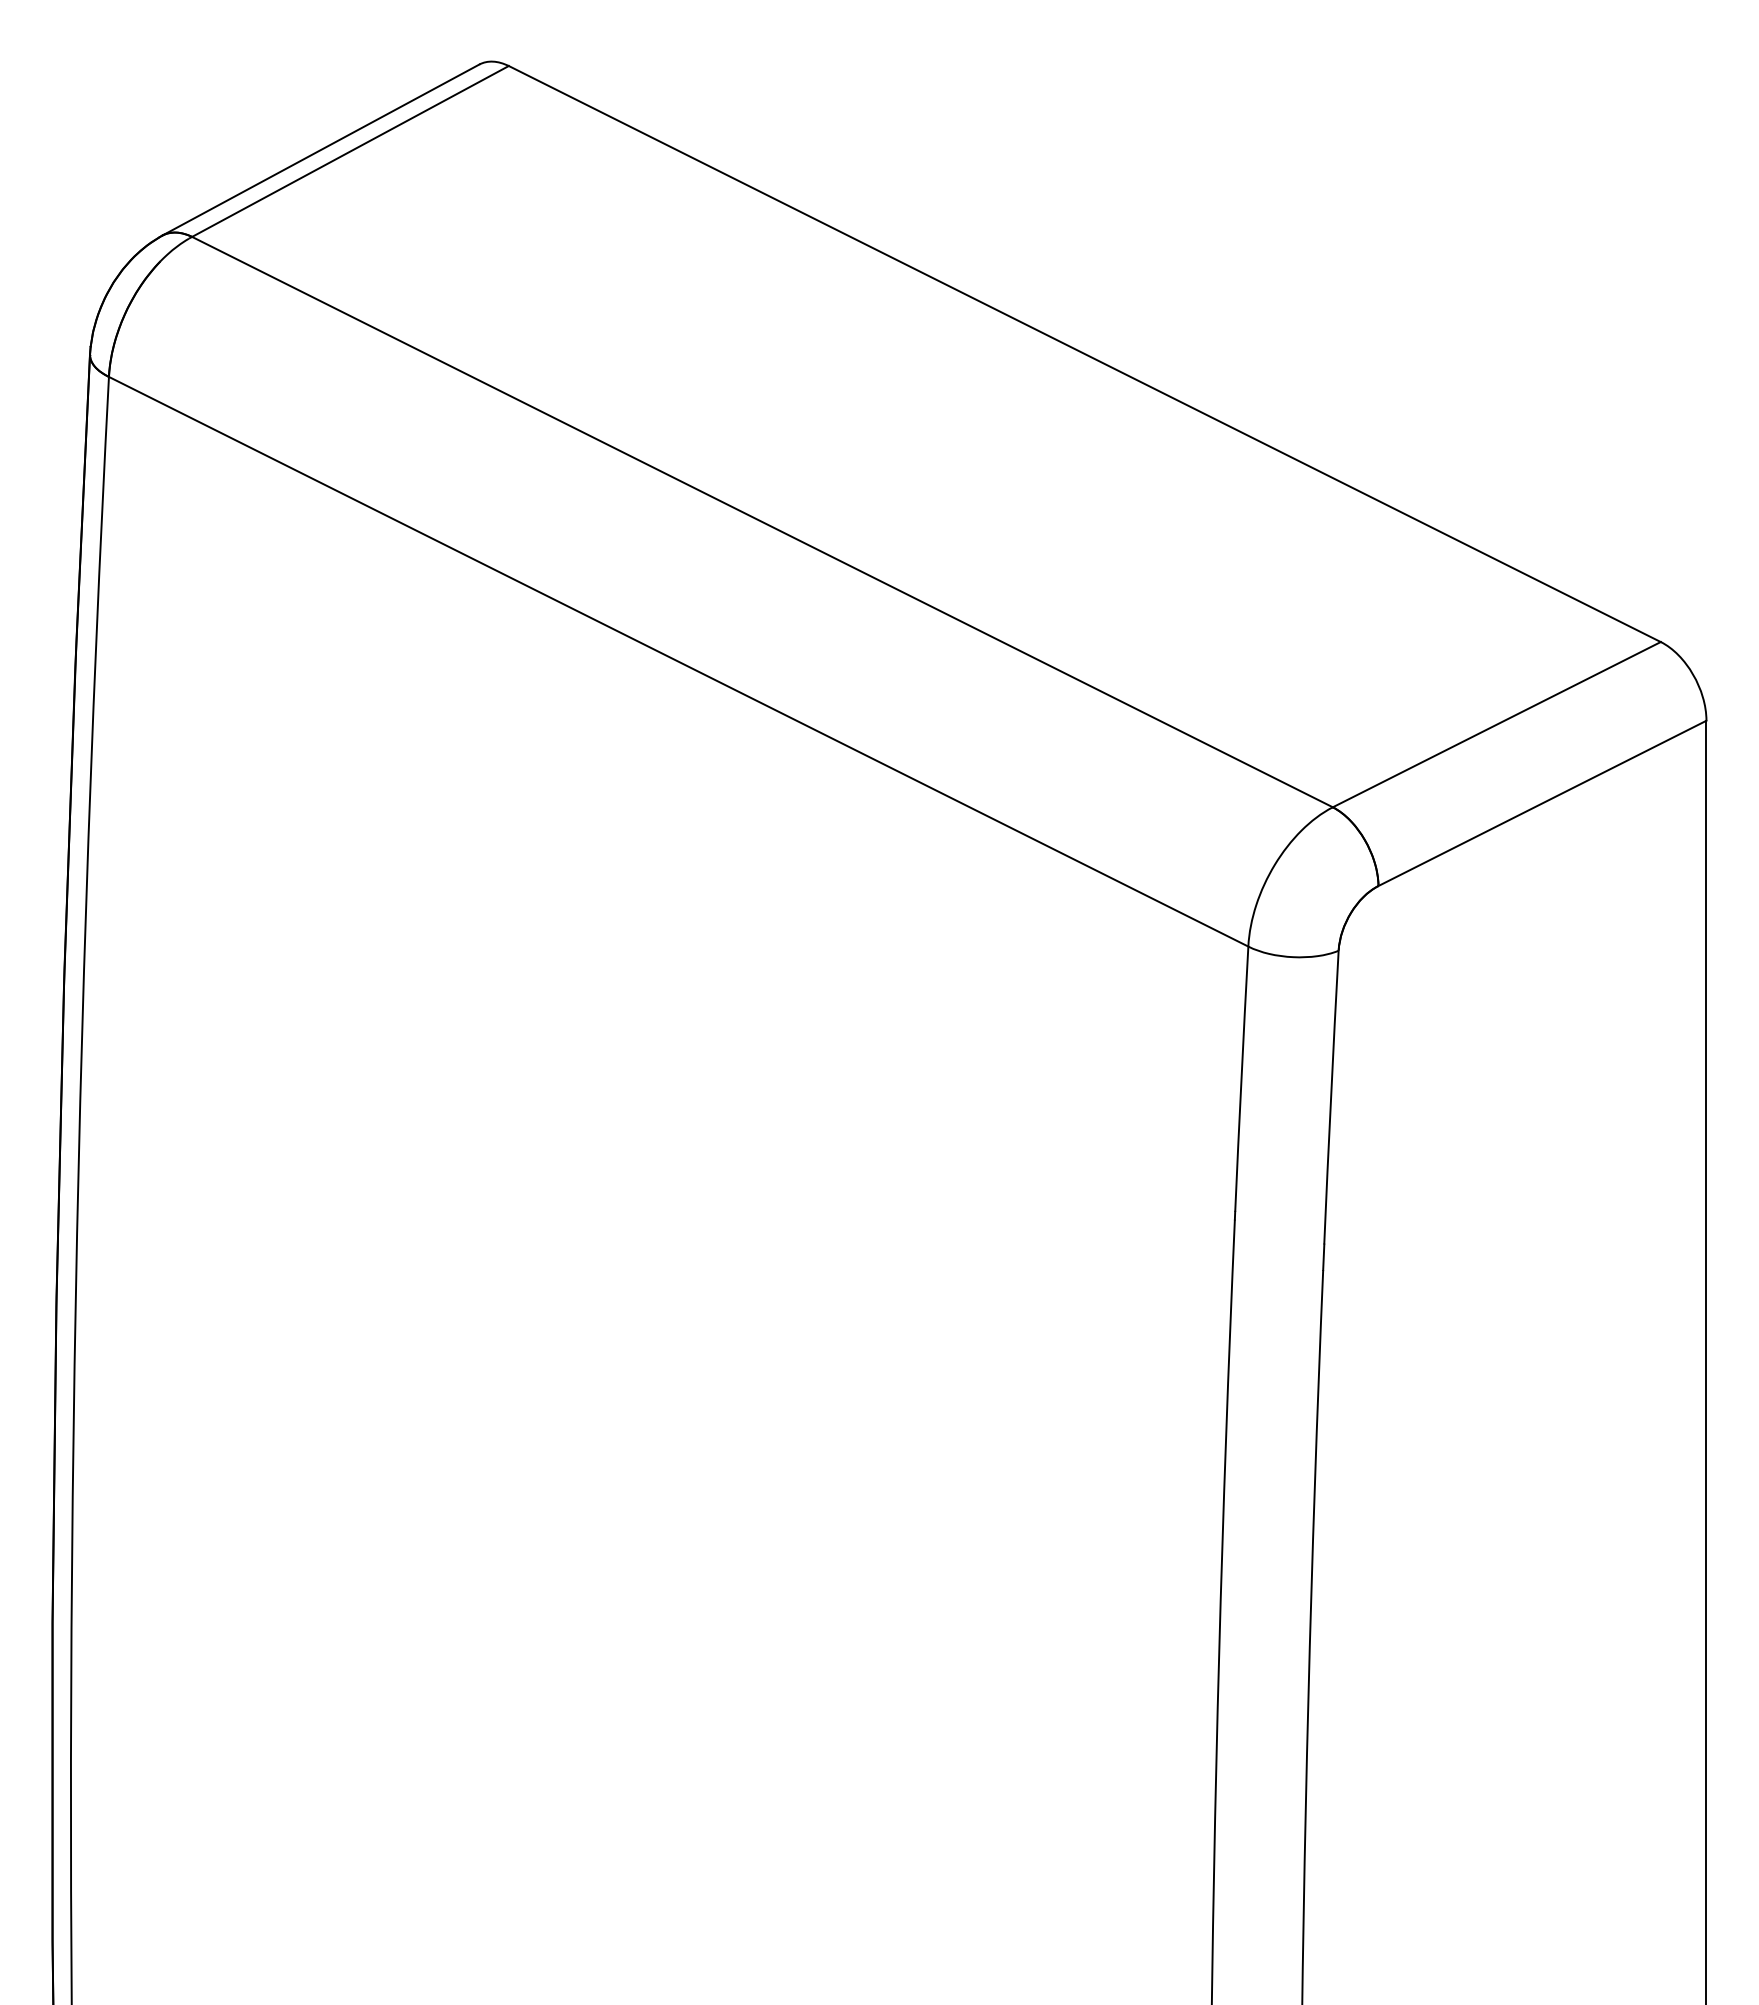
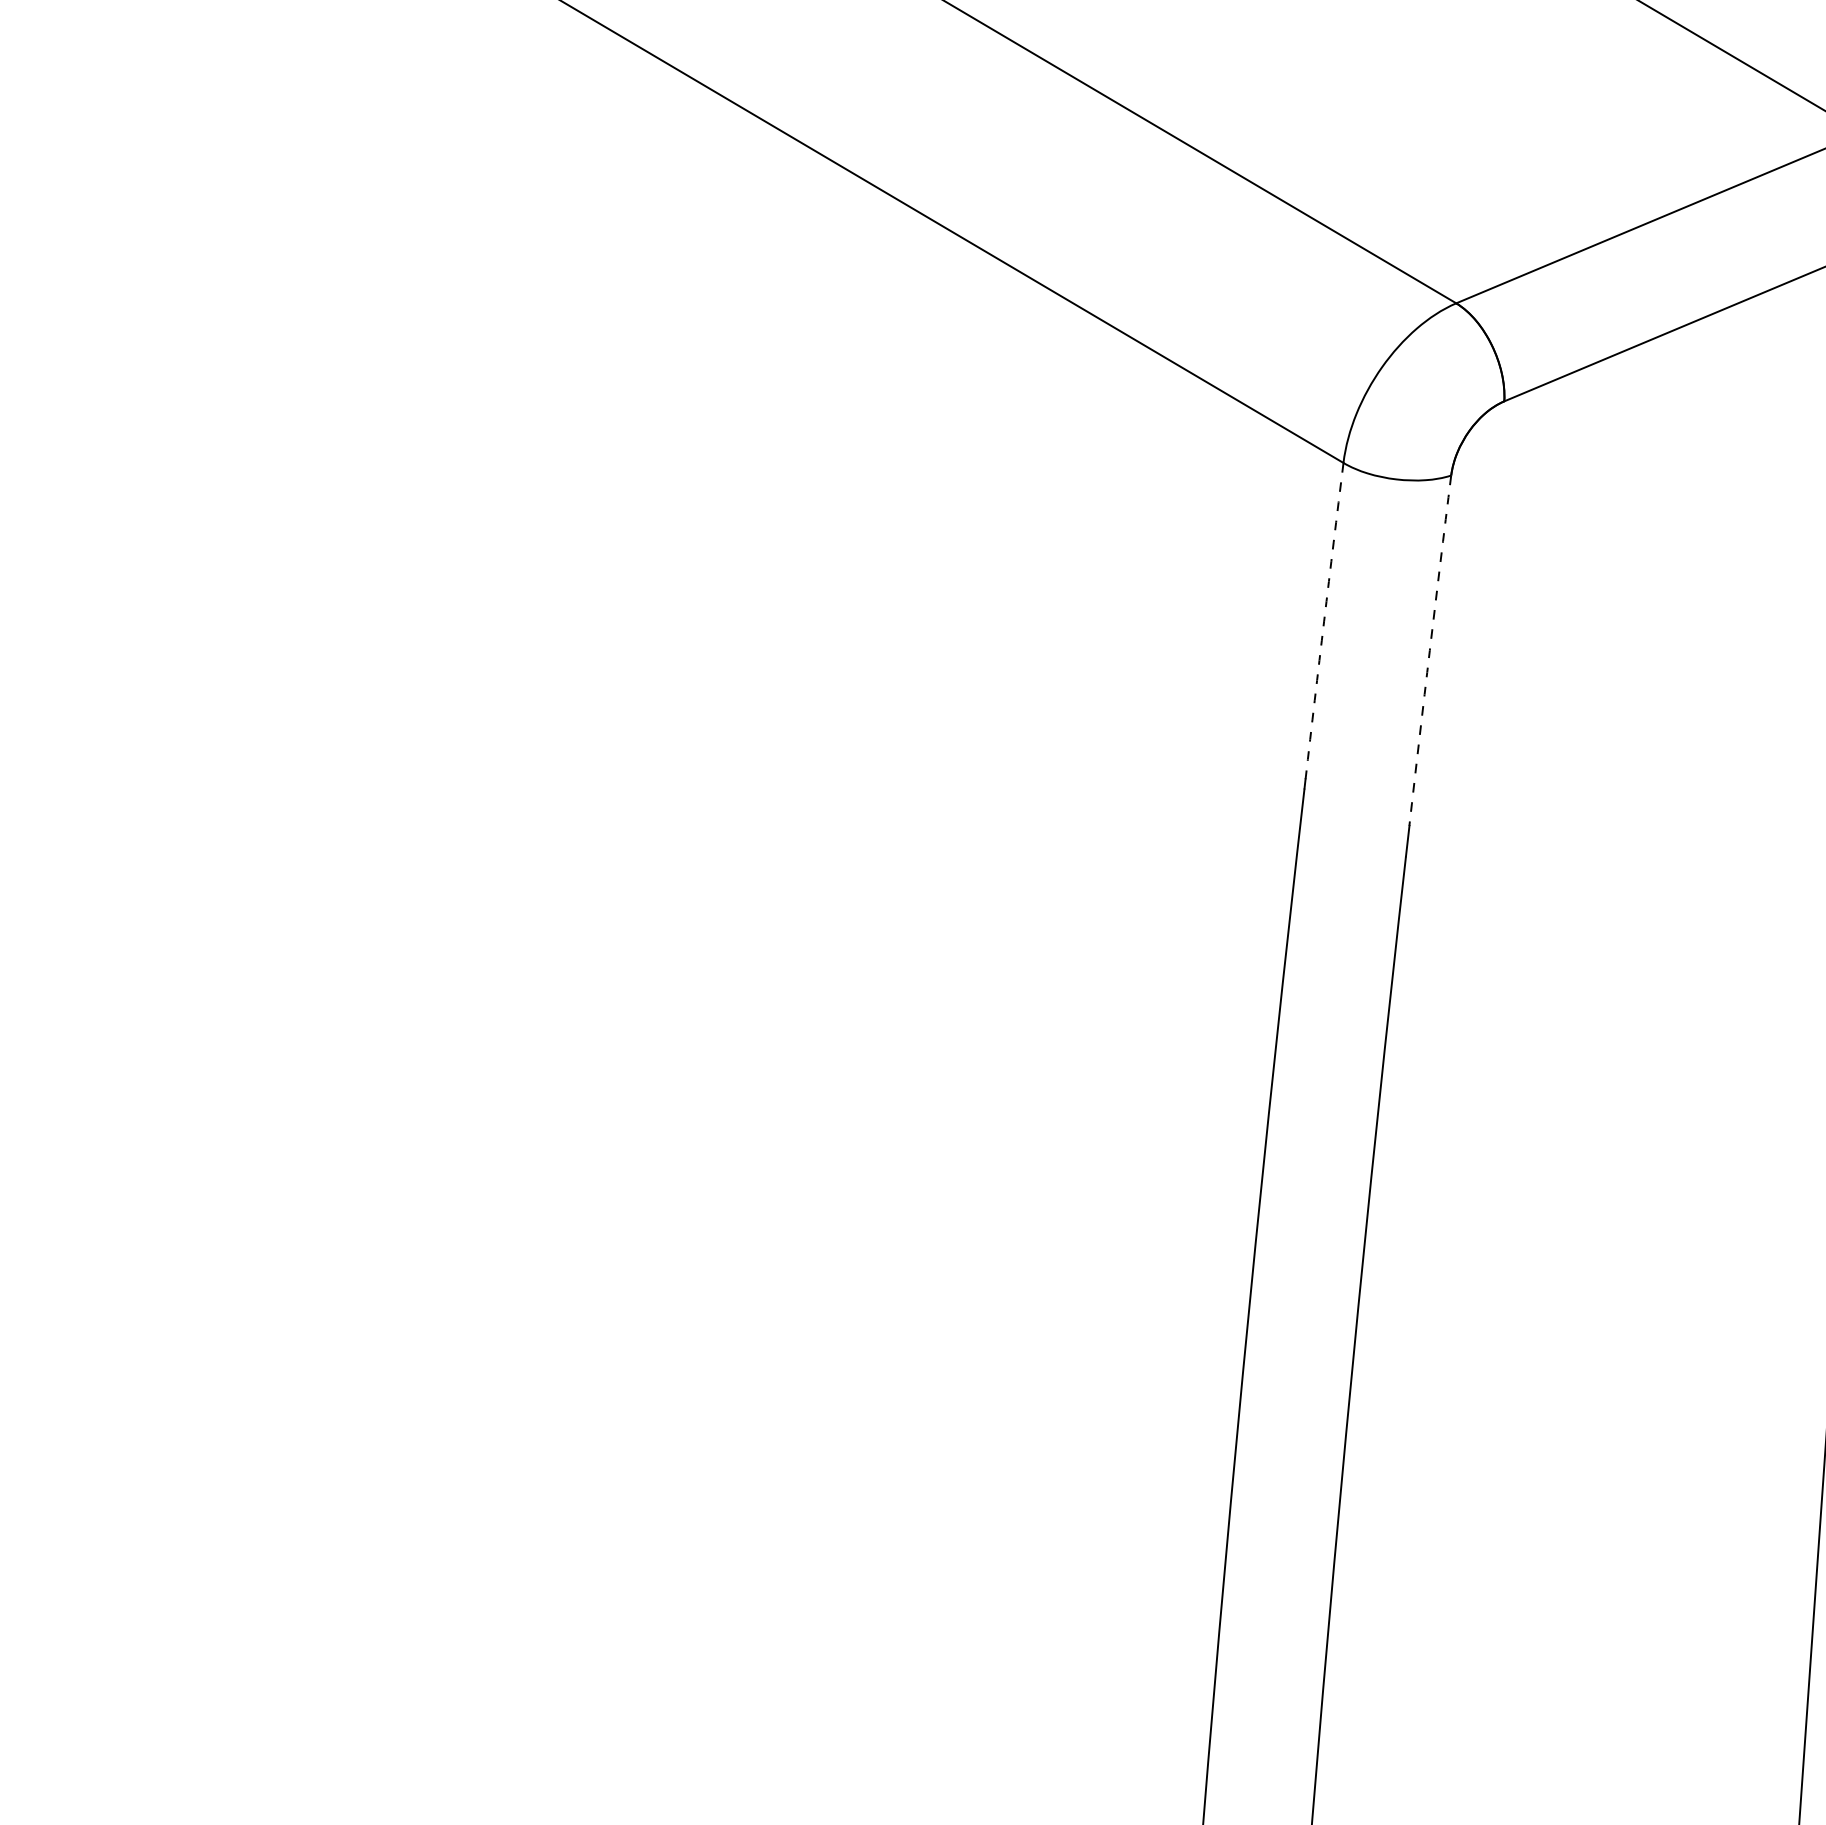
arc: (1241, 1079) -> (1324, 621), solid -> dashed
arc: (1331, 1097) -> (1430, 650), solid -> dashed

